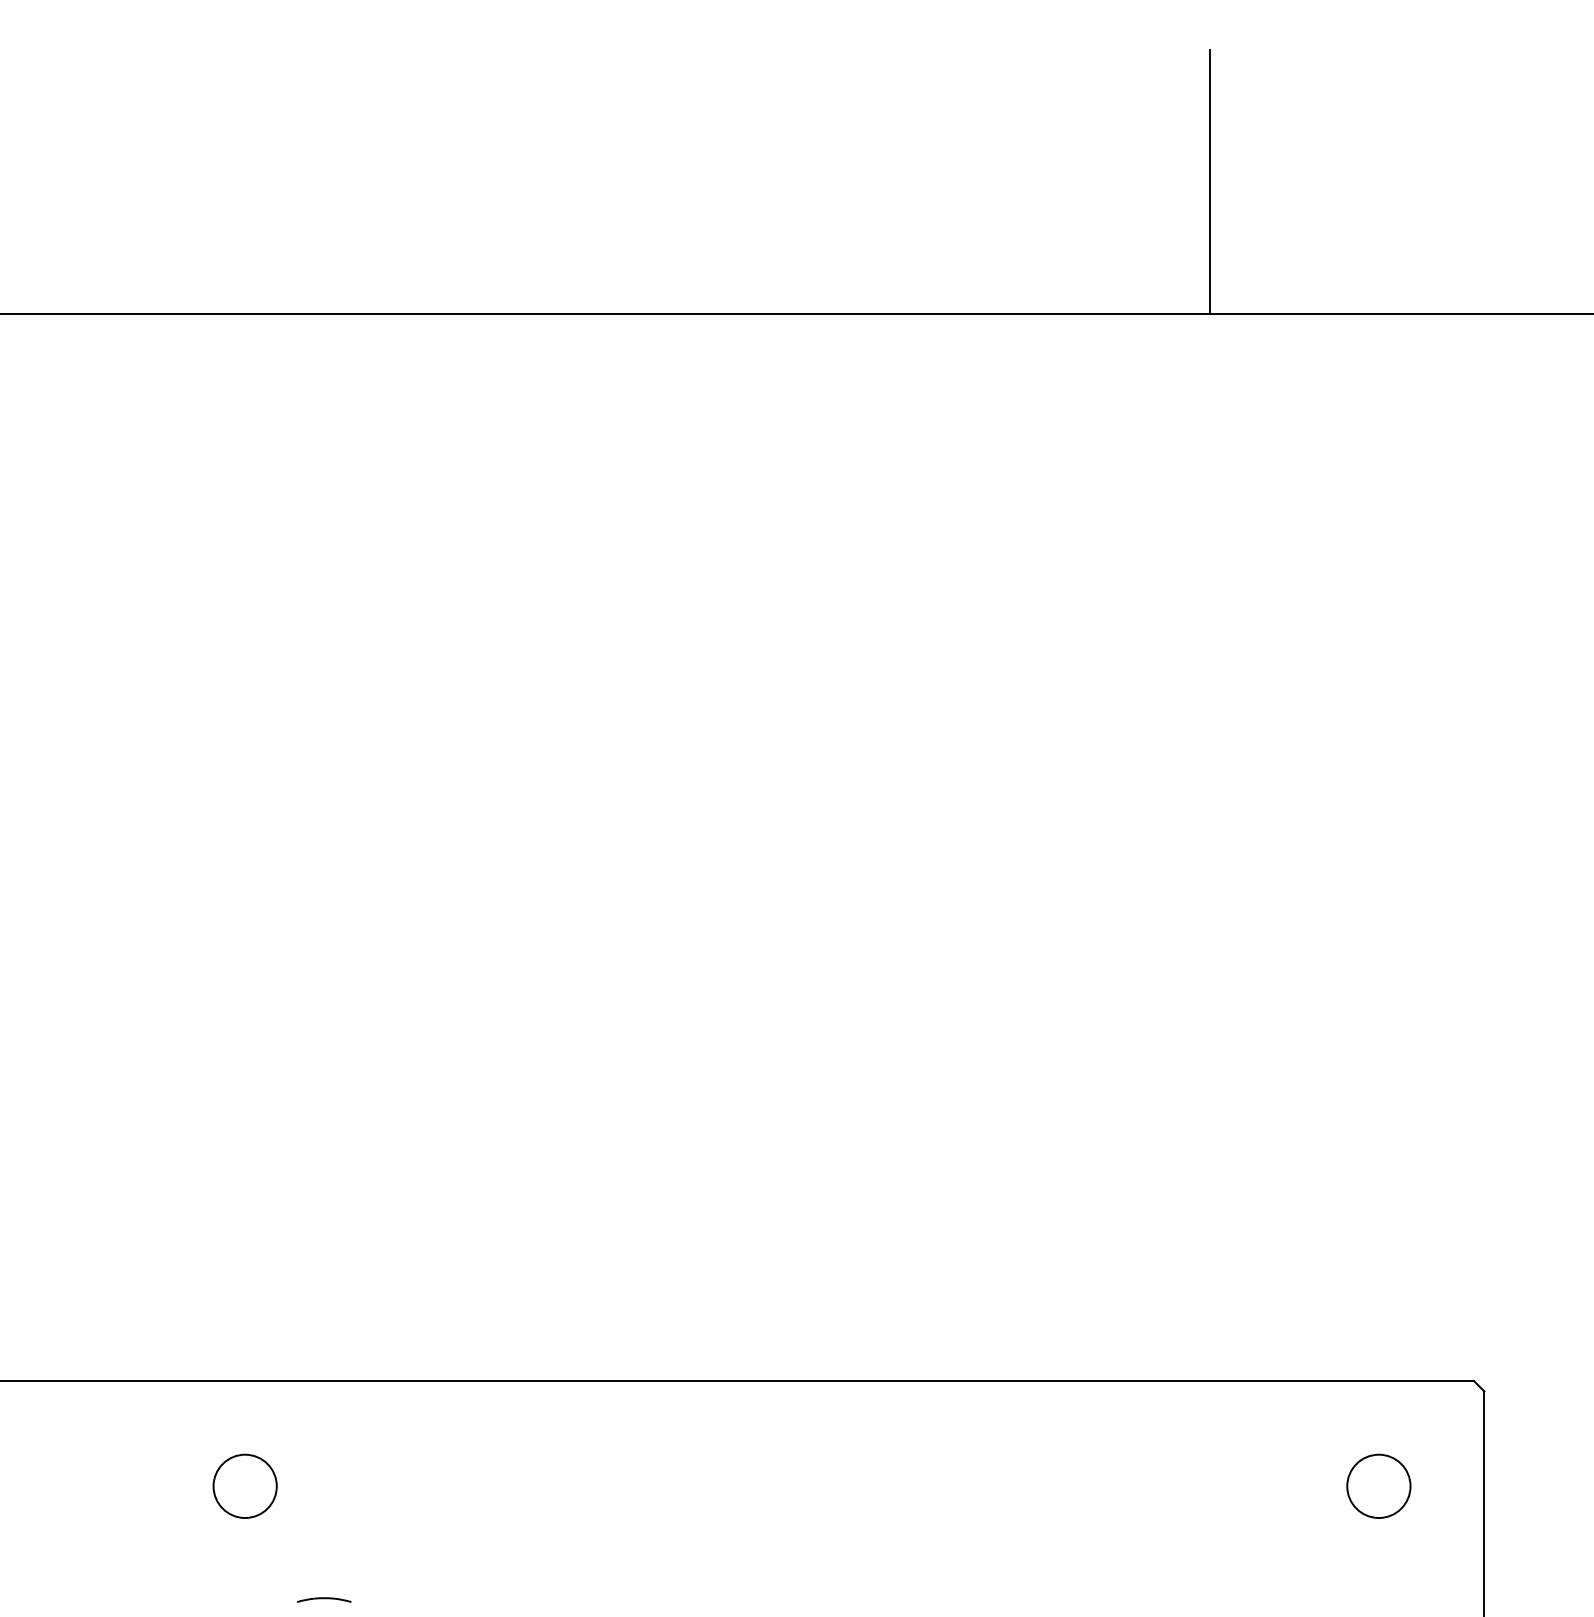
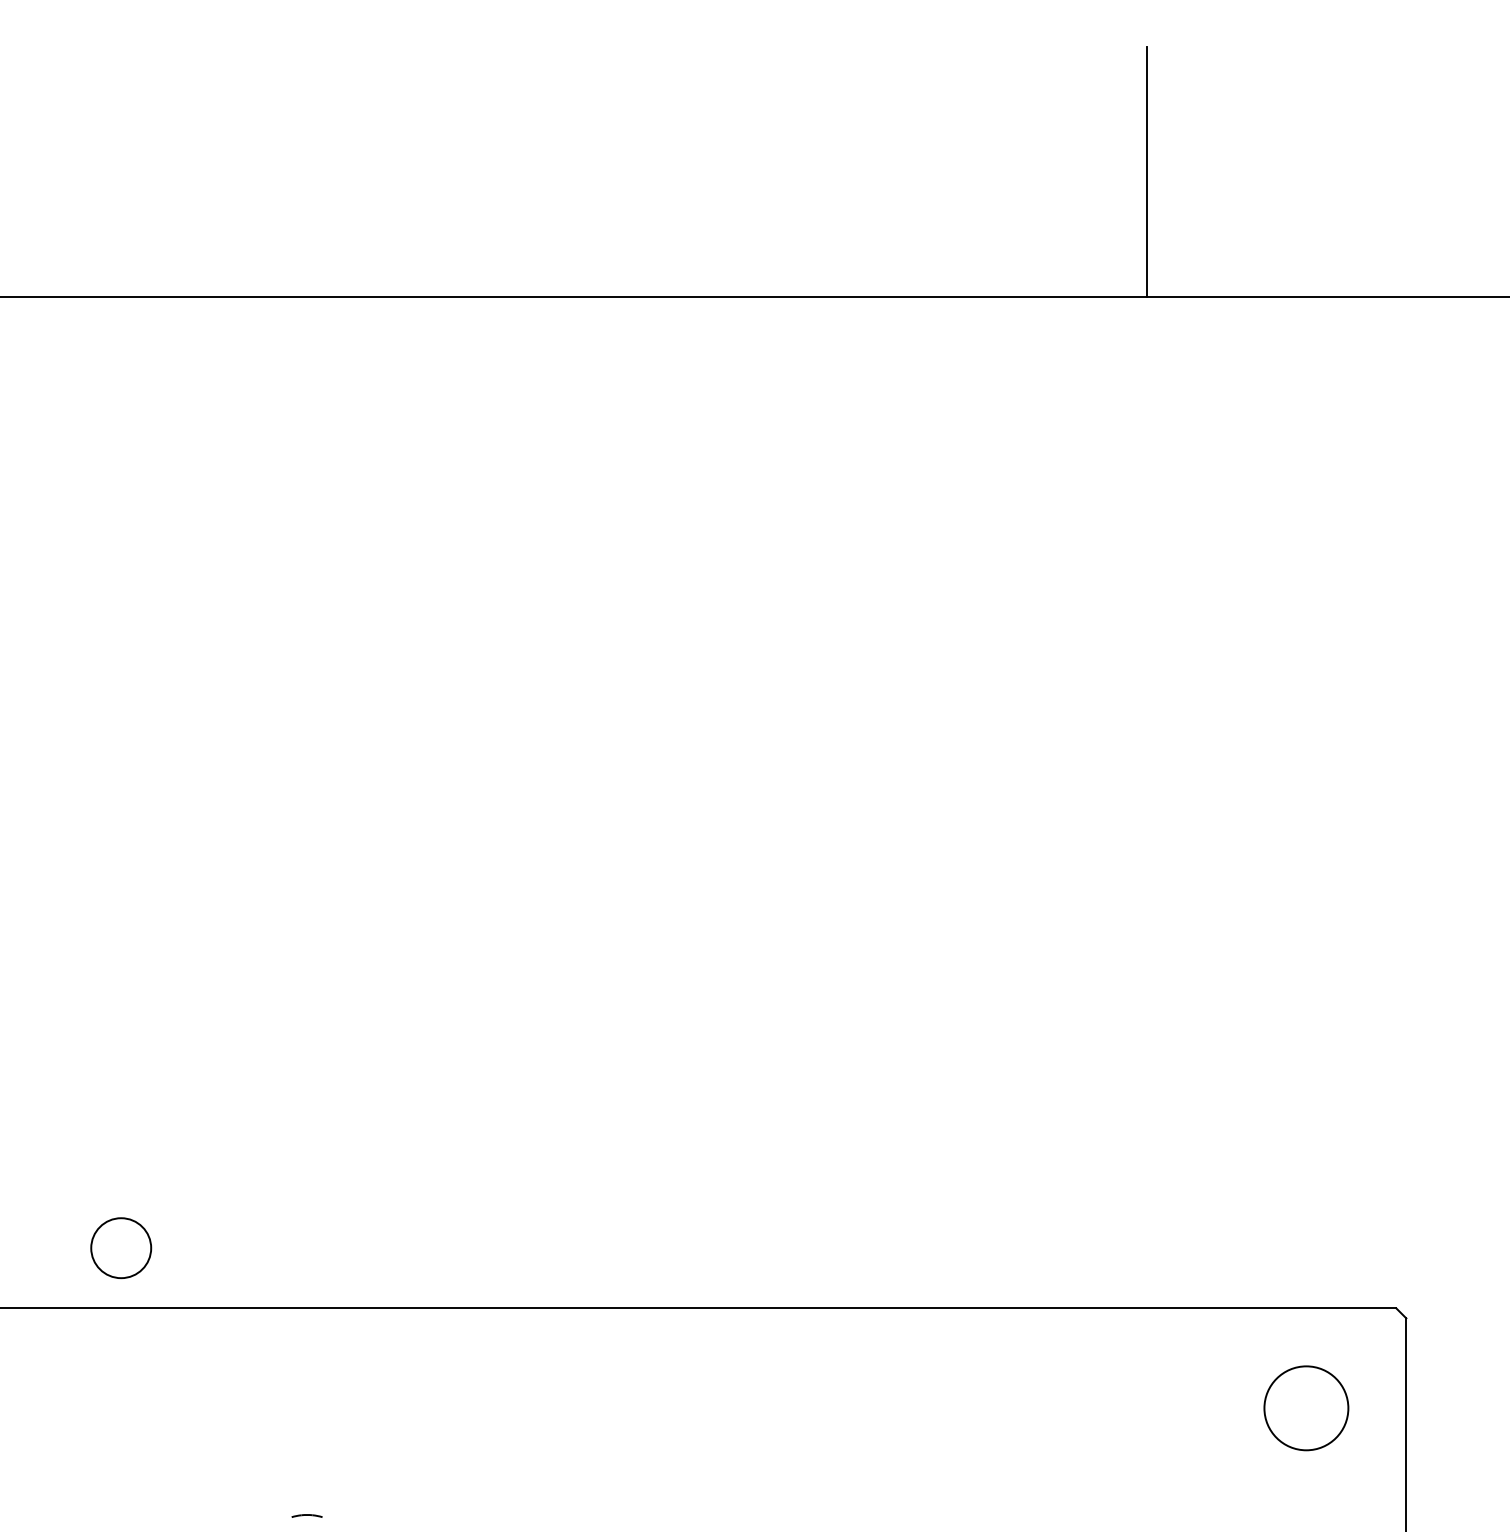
circle: (244, 1485) -> (120, 1247), moved
circle: (1378, 1485) -> (1306, 1407), size x1.4
part: (324, 1599) -> (307, 1515), size x0.6

